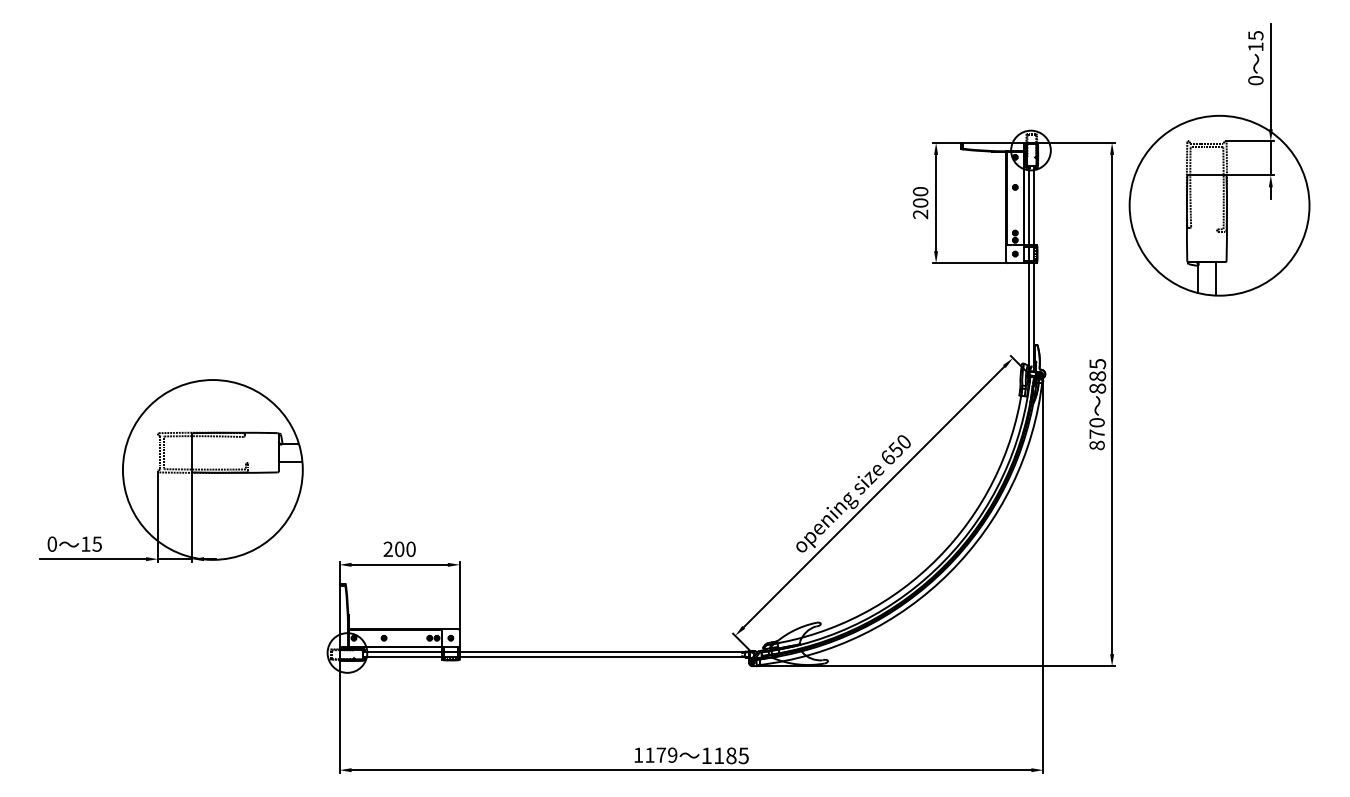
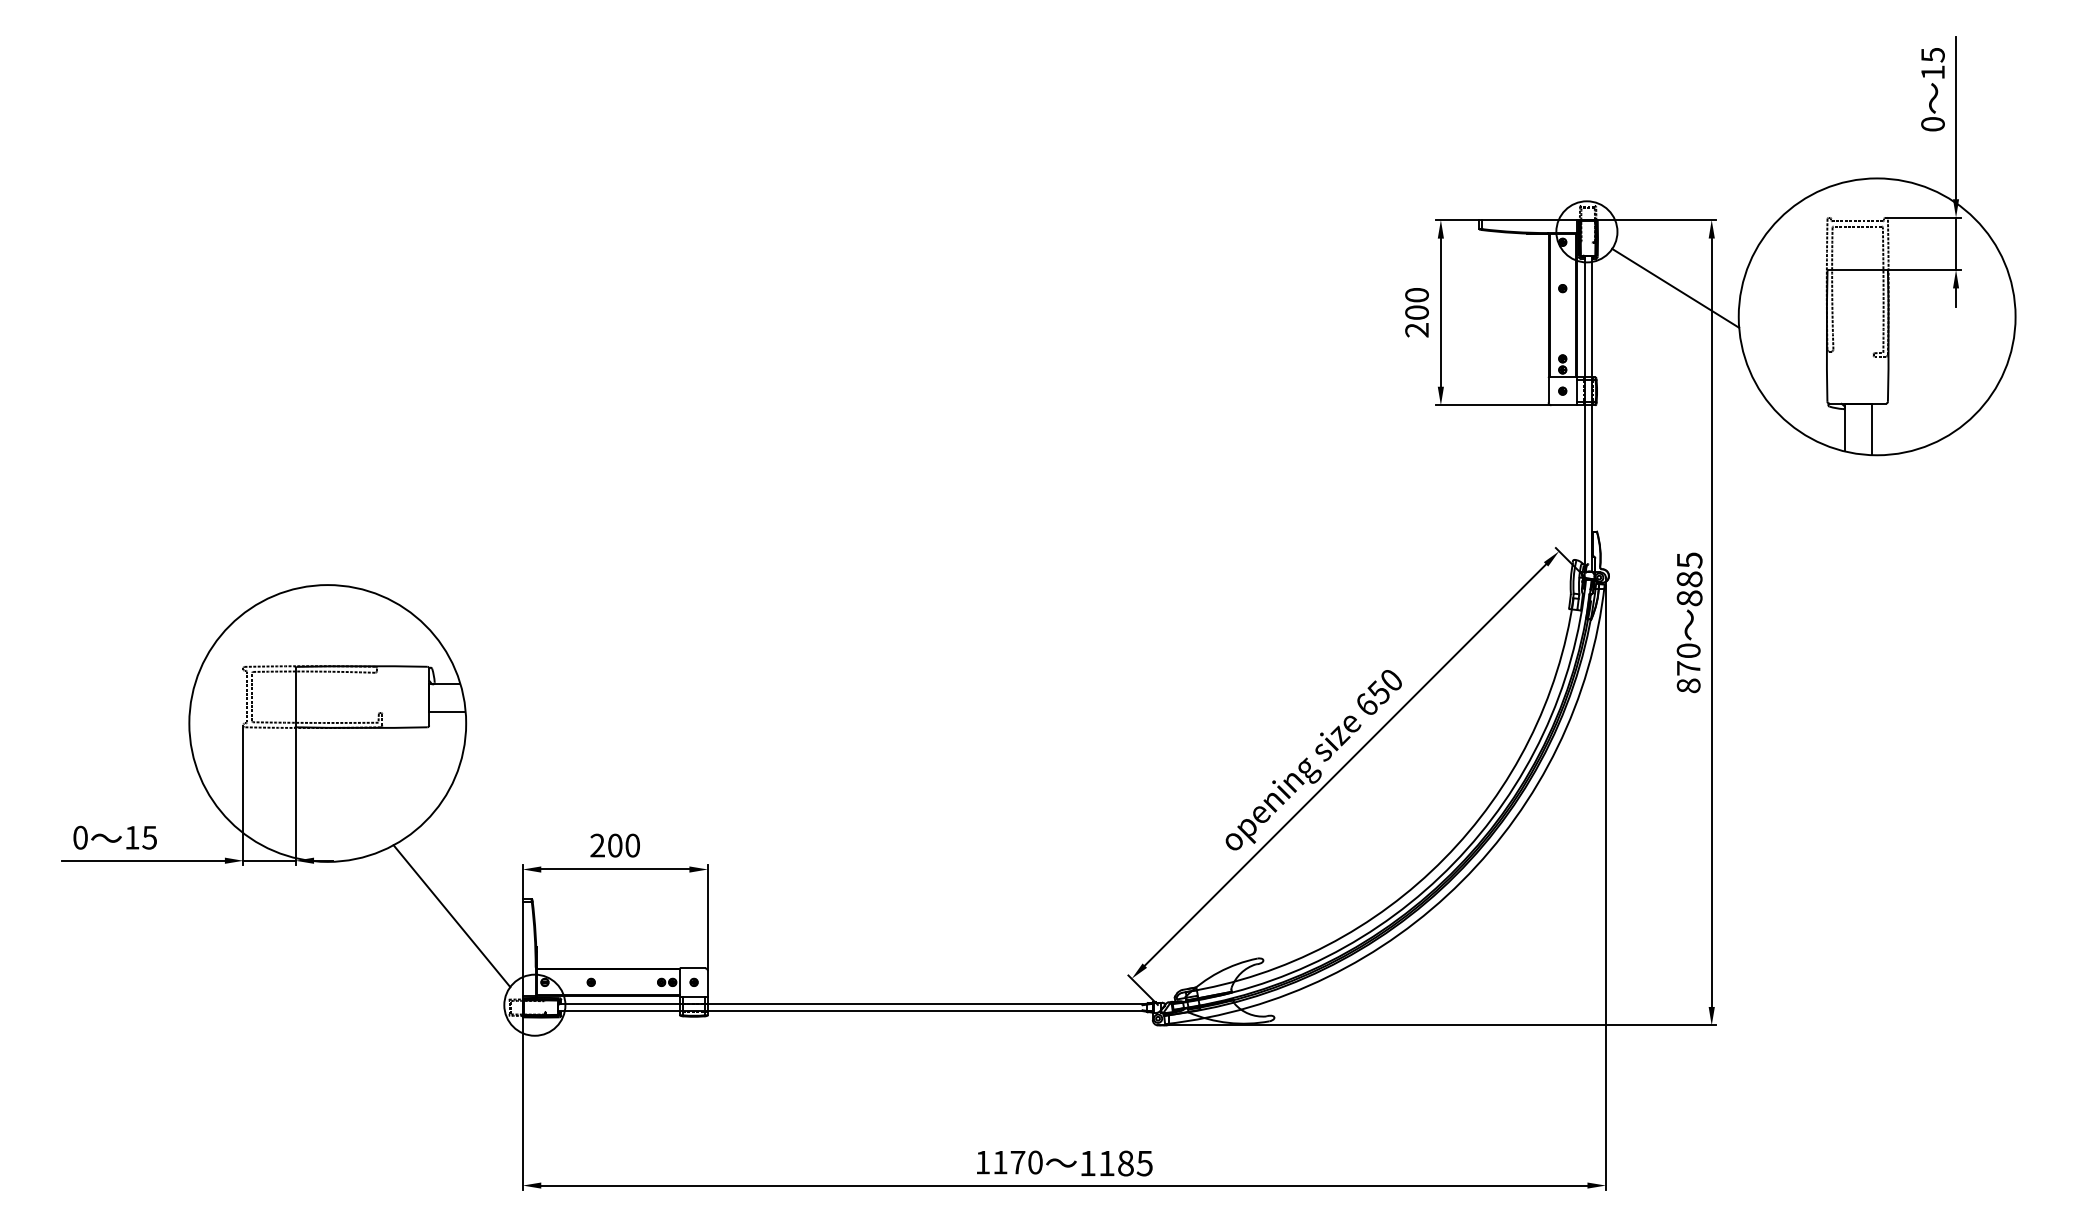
line: (1088, 186) -> (1675, 287), added
line: (293, 595) -> (451, 916), added
text: (672, 754) -> (1035, 1161), 1179 -> 1170

